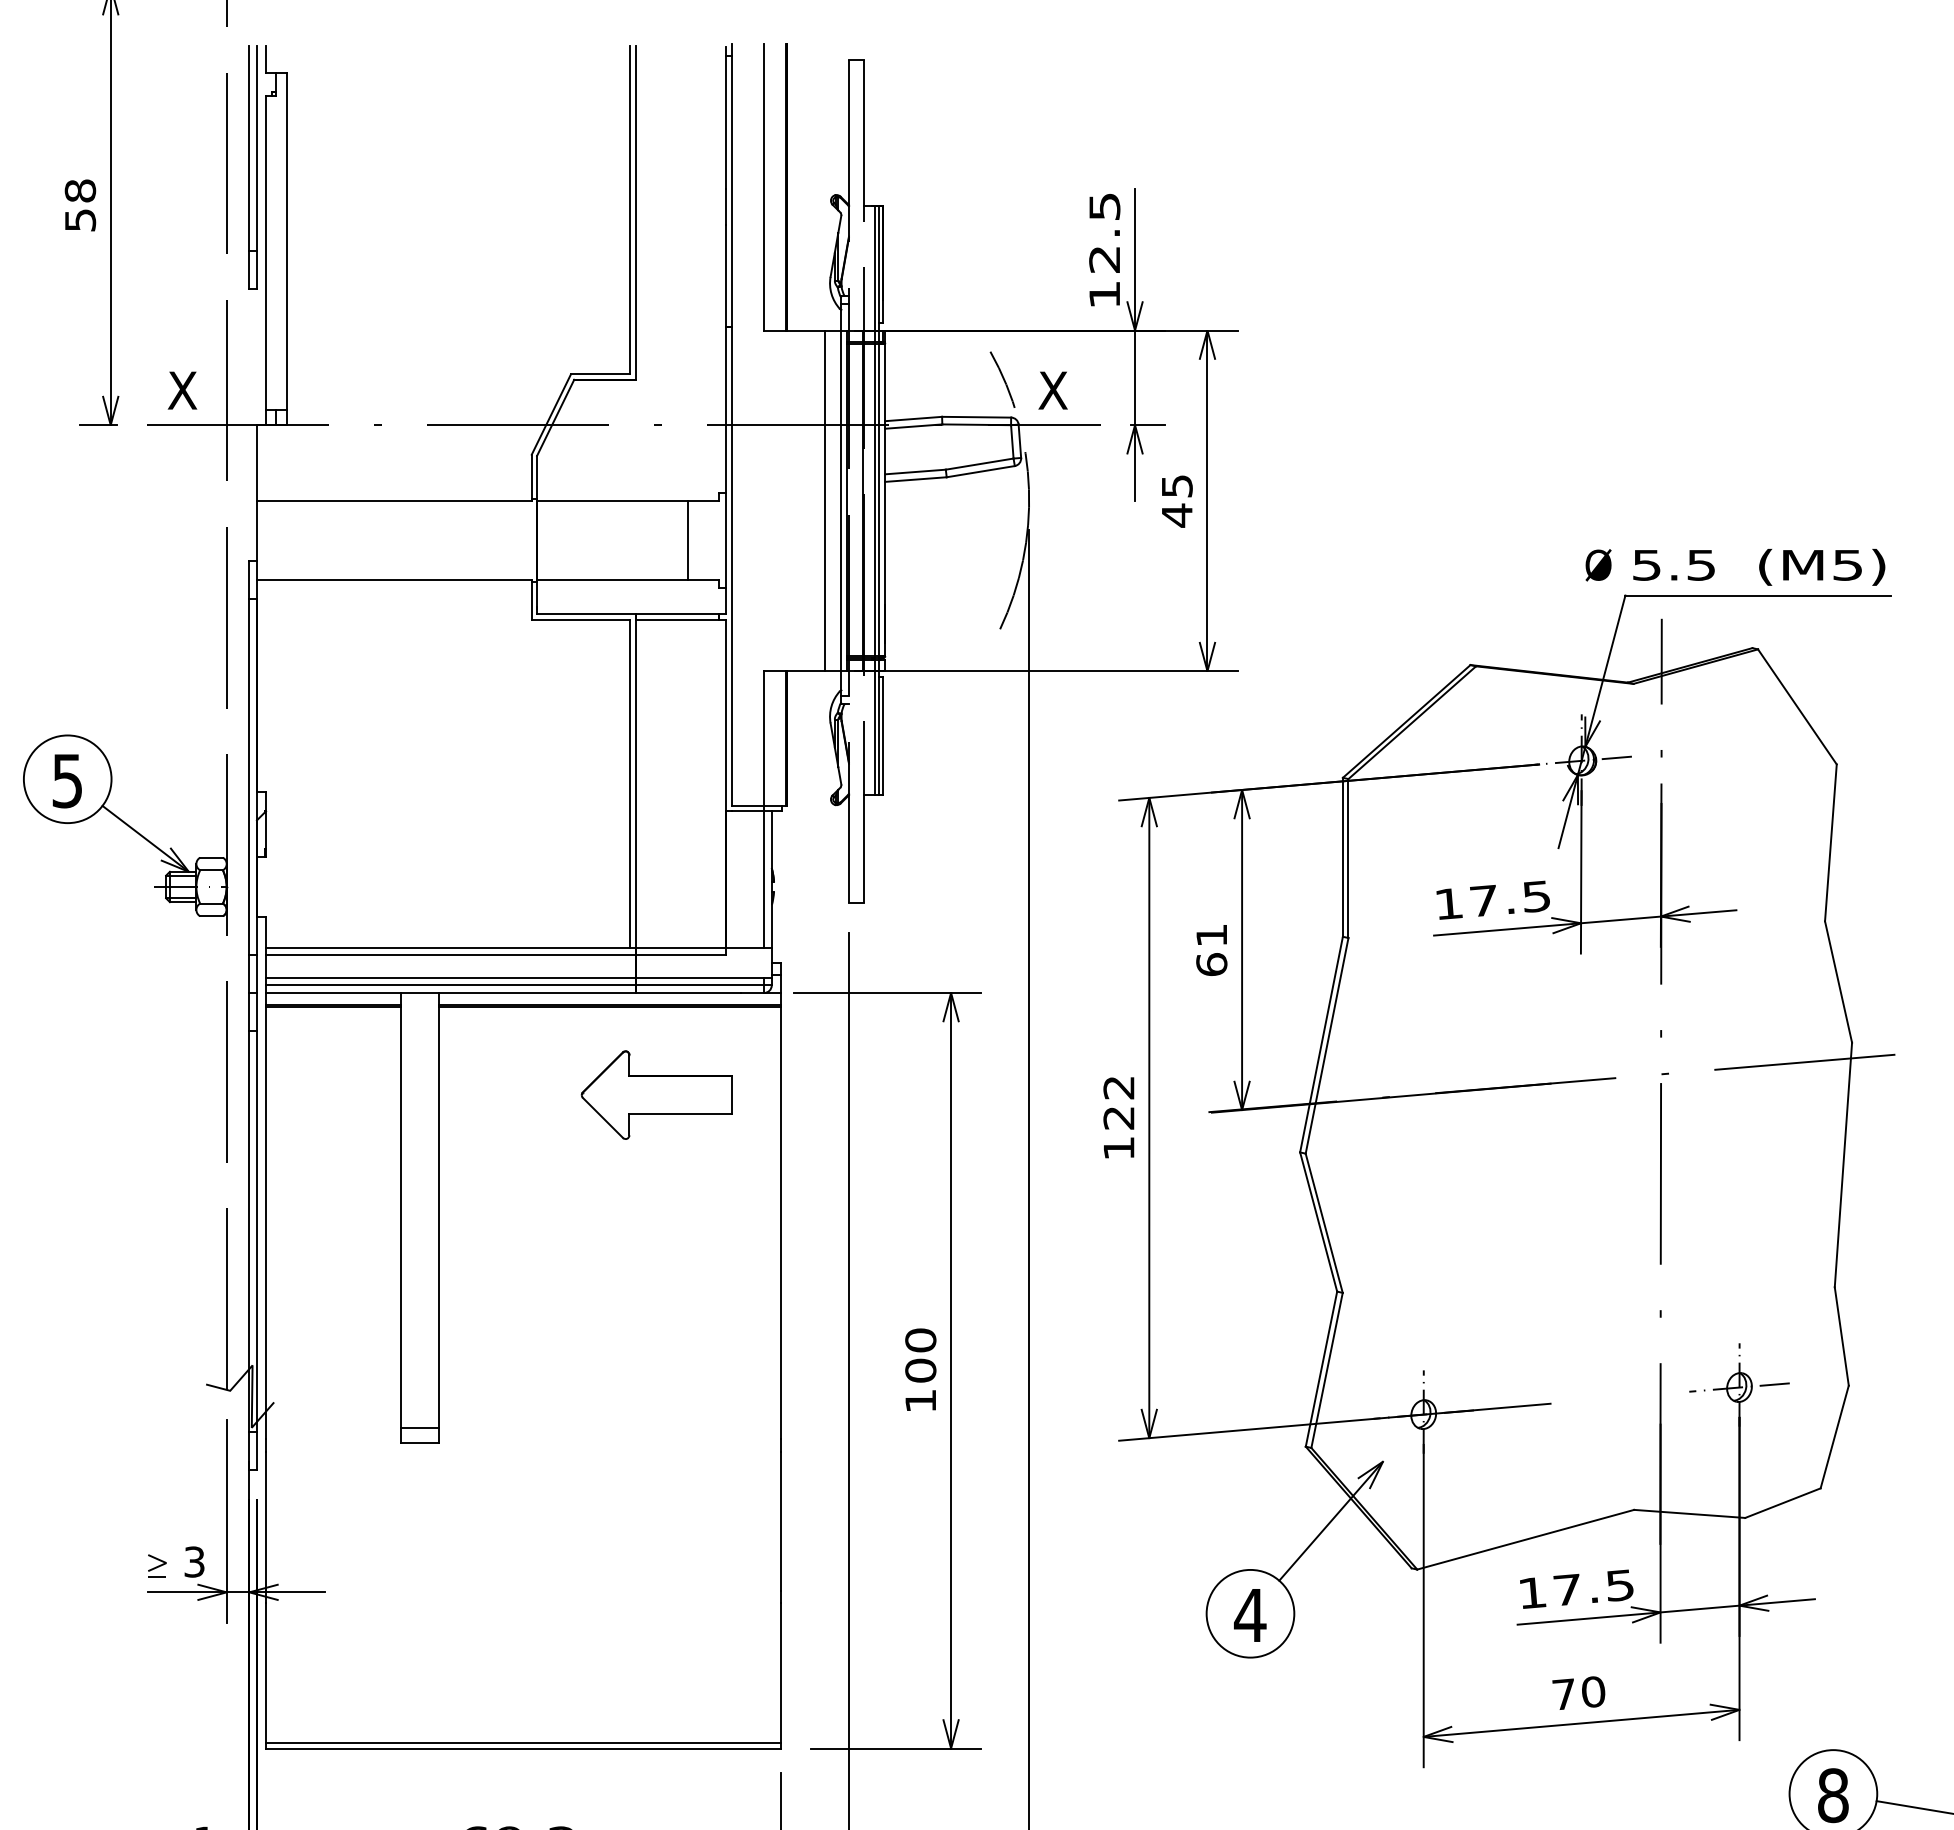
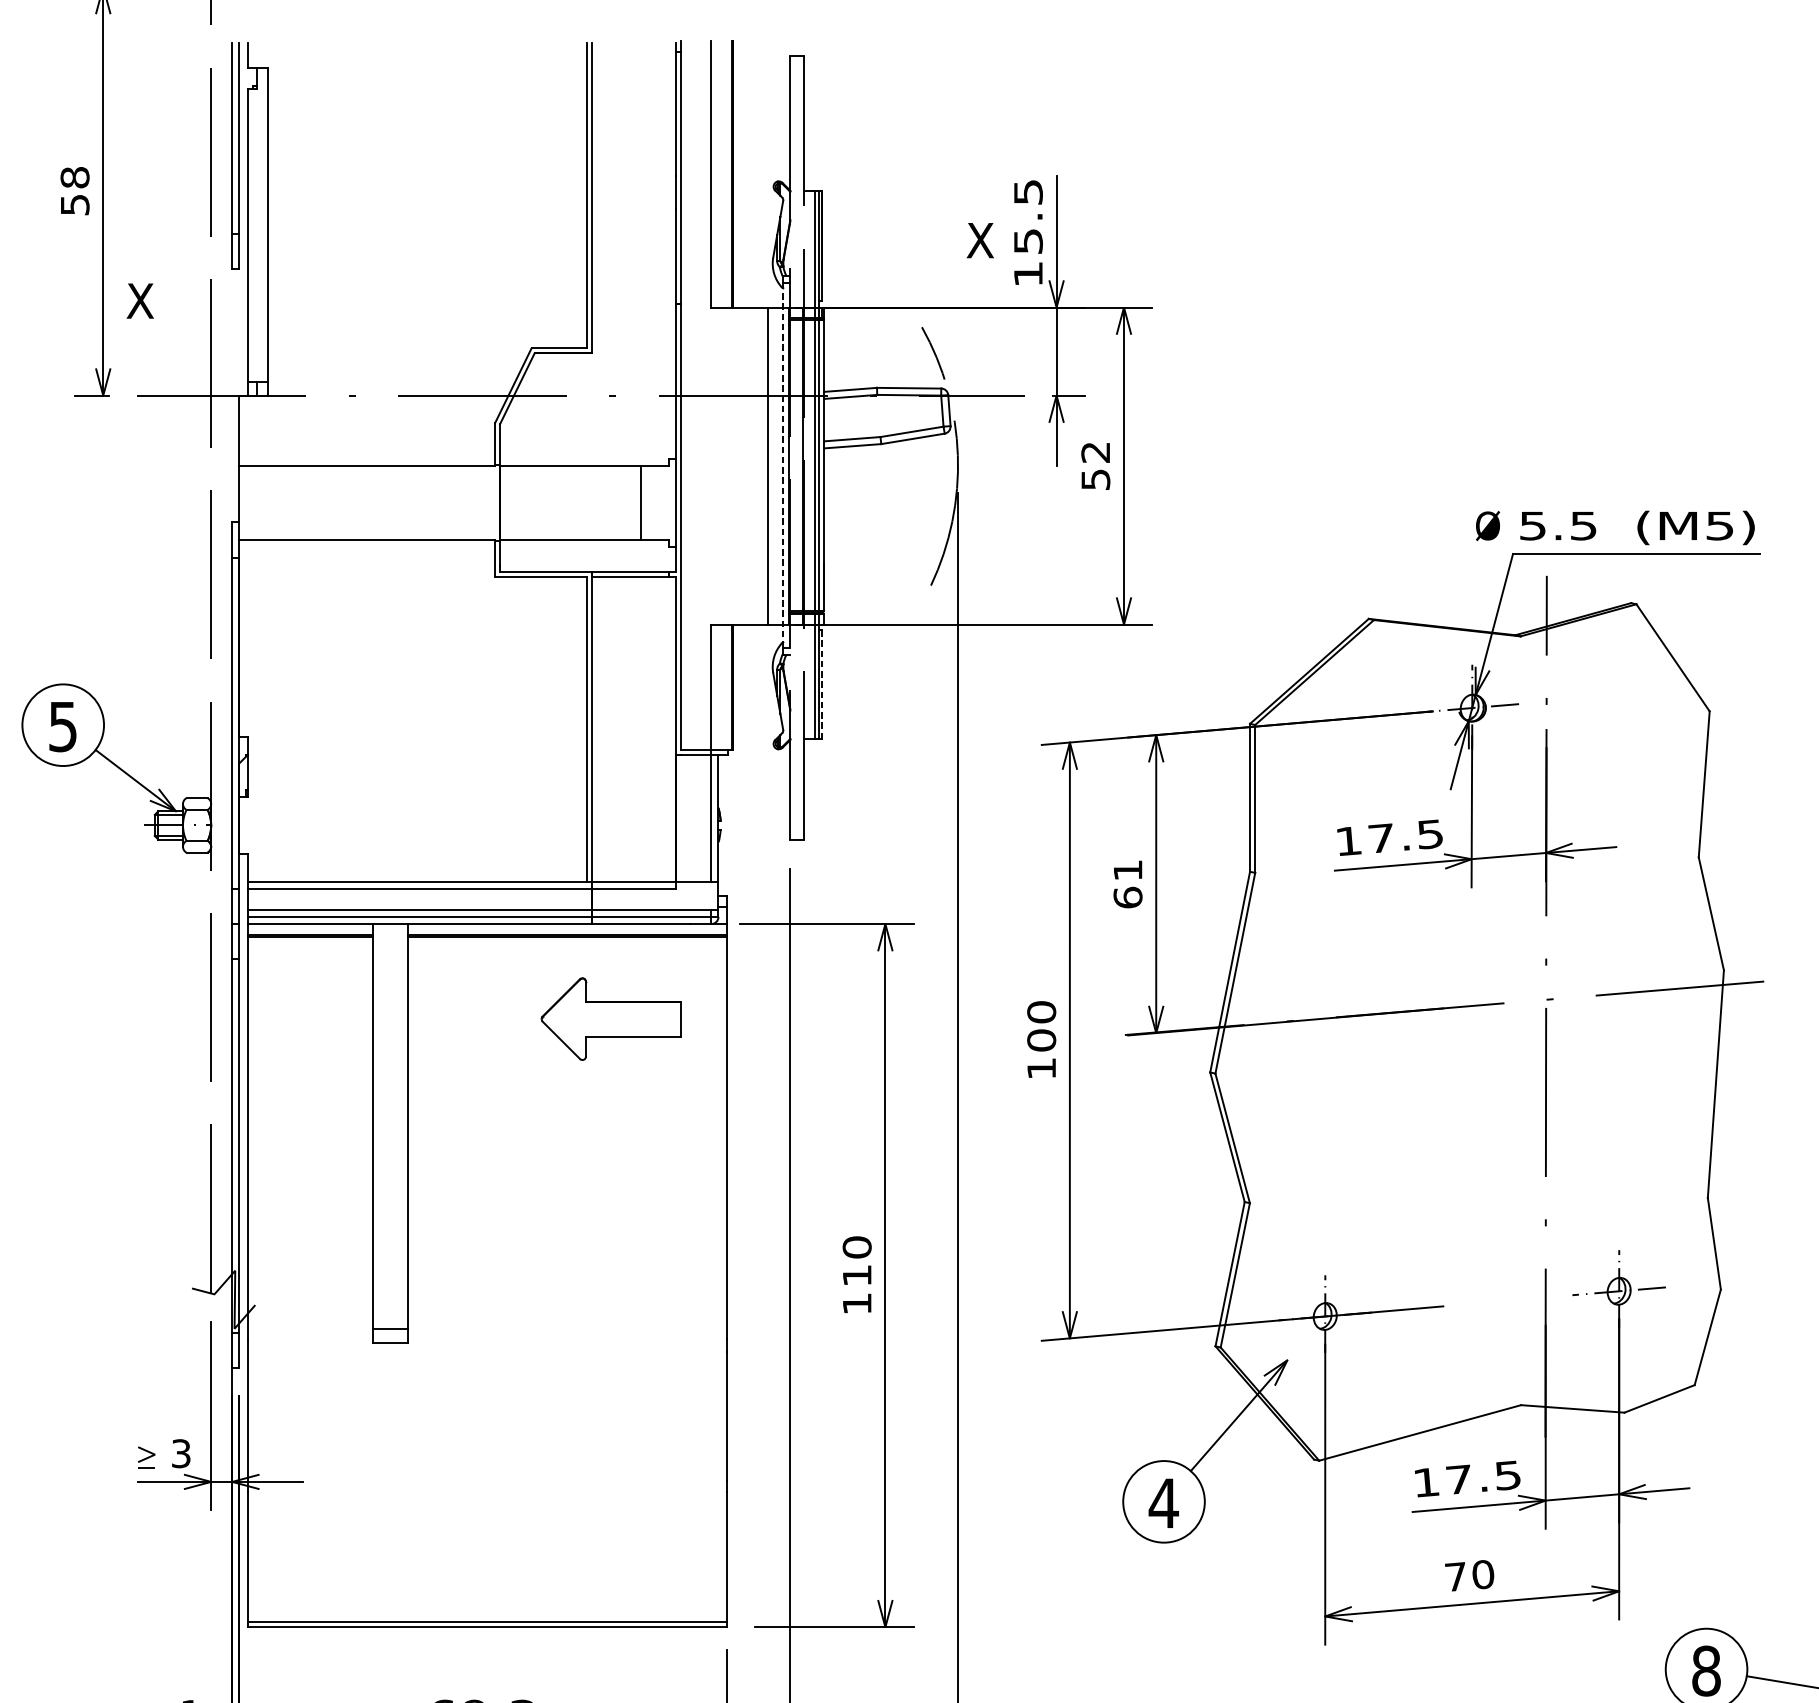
text: (1104, 259) -> (1028, 241), 12.5 -> 15.5
text: (182, 390) -> (140, 300), moved
text: (1052, 390) -> (979, 240), moved
line: (841, 500) -> (783, 465), solid -> dashed
text: (1176, 501) -> (1095, 466), 45 -> 52
line: (883, 735) -> (822, 684), solid -> dashed
text: (1118, 1102) -> (1041, 1026), 122 -> 100
text: (920, 1370) -> (856, 1275), 100 -> 110

